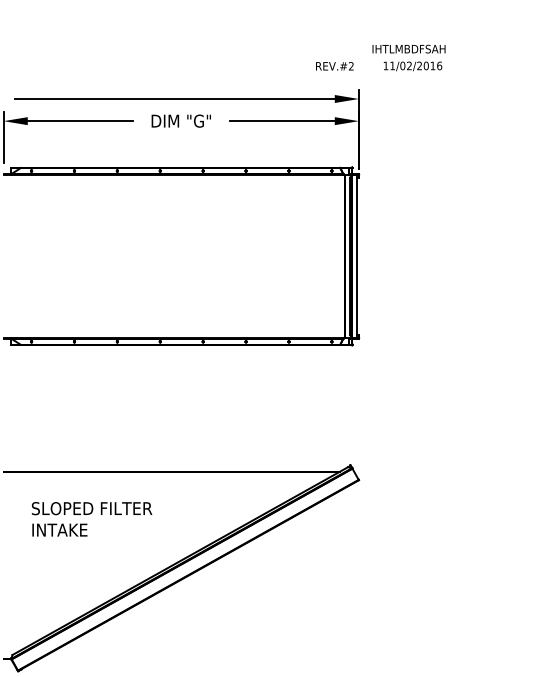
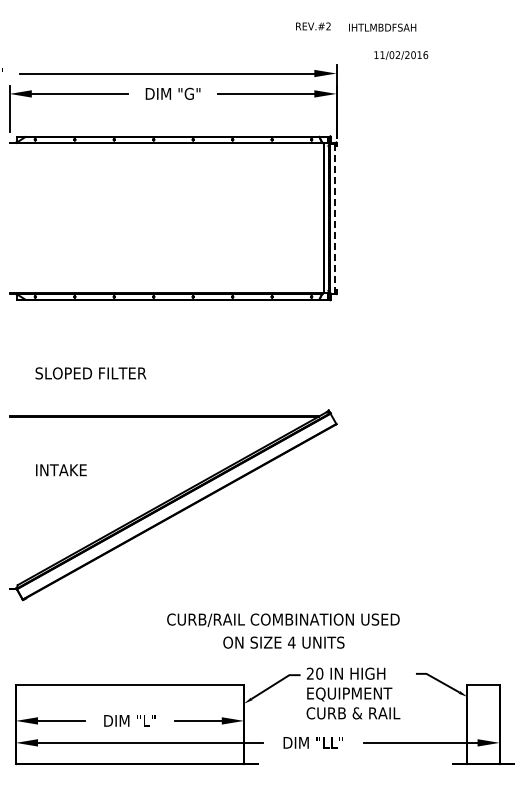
text: (334, 66) -> (313, 26), moved
text: (413, 66) -> (401, 55), moved
line: (356, 256) -> (334, 218), solid -> dashed
text: (91, 508) -> (90, 373), moved

